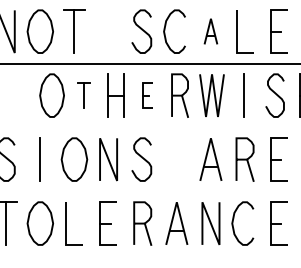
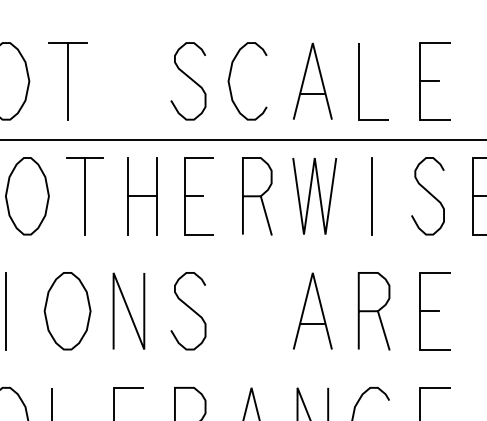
part: (210, 31) -> (312, 81), size x1.67
part: (83, 95) -> (83, 196), size x1.67
part: (147, 95) -> (198, 196), size x1.67

